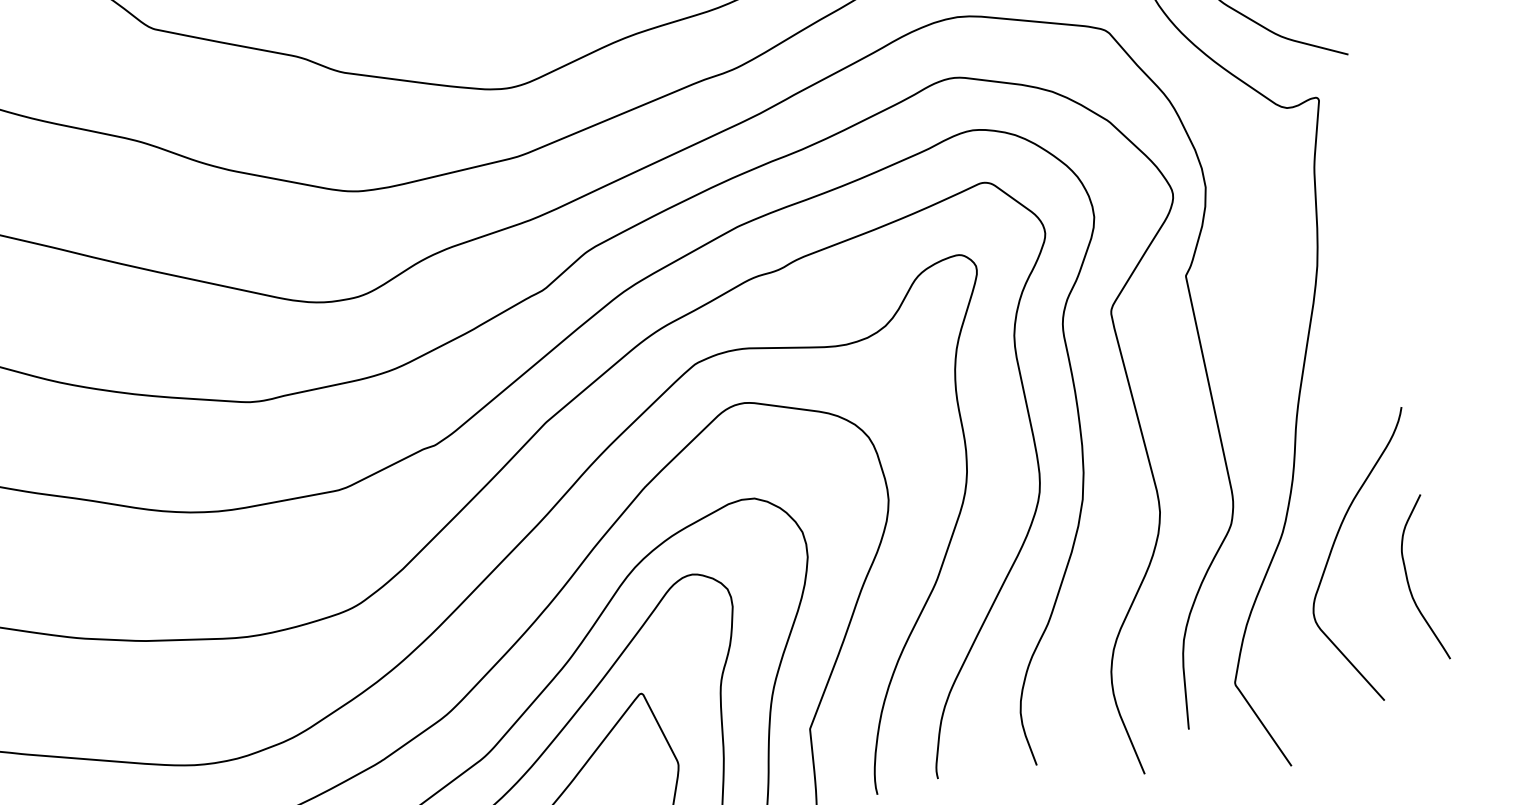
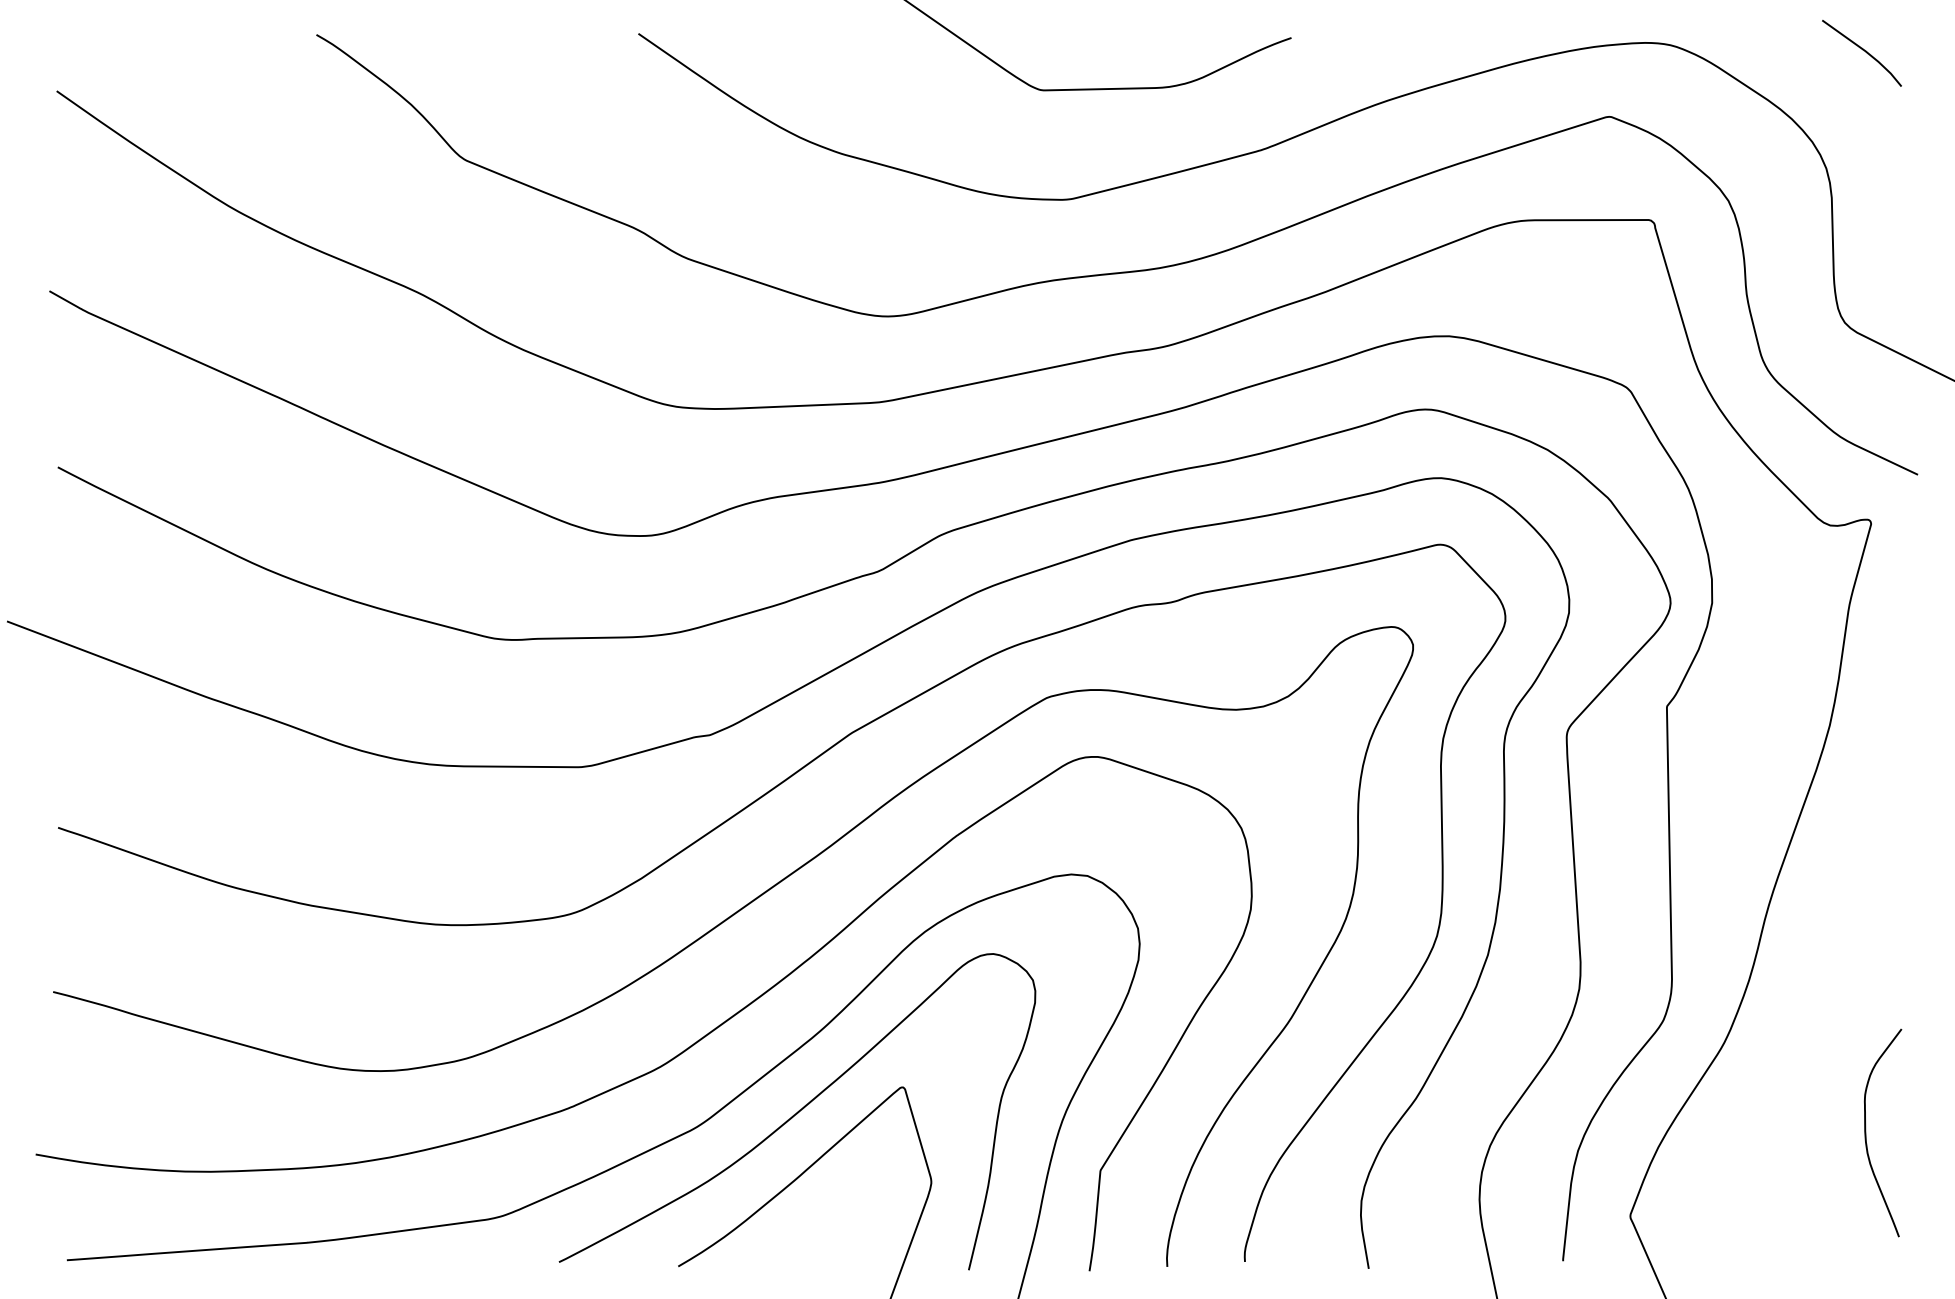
curve: (1333, 547) -> (1782, 1073), removed

